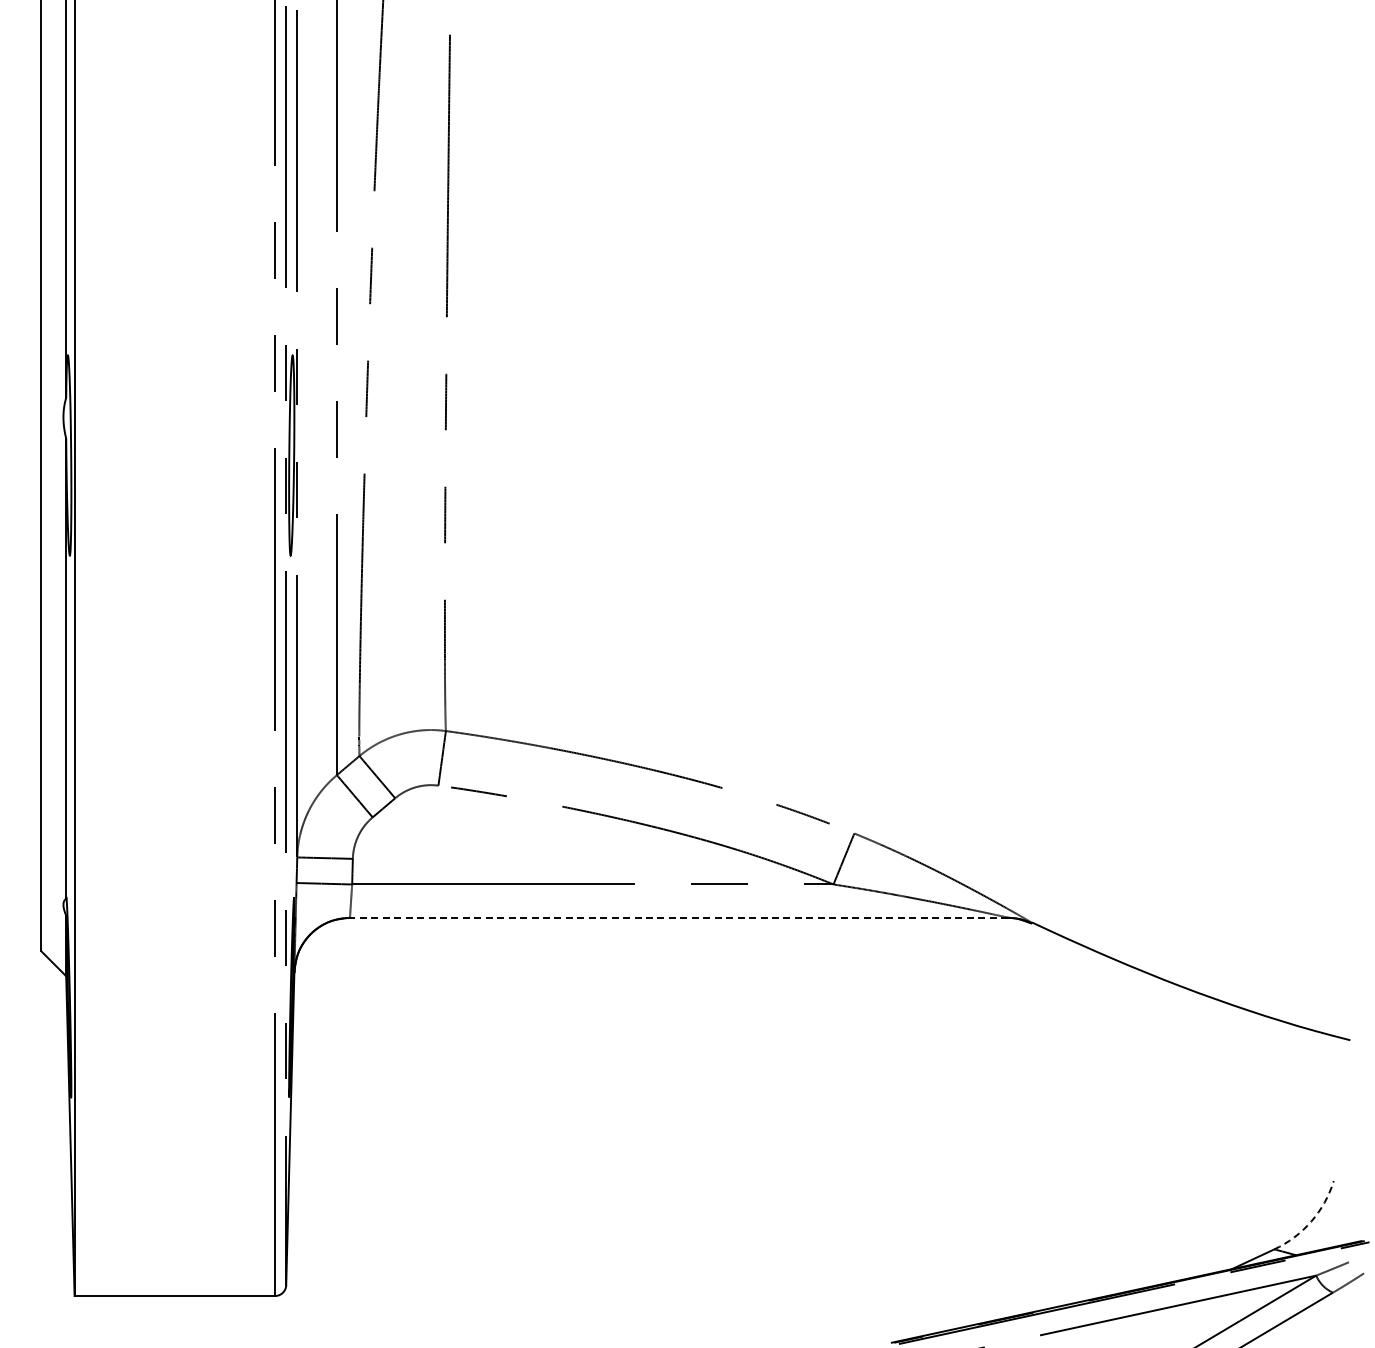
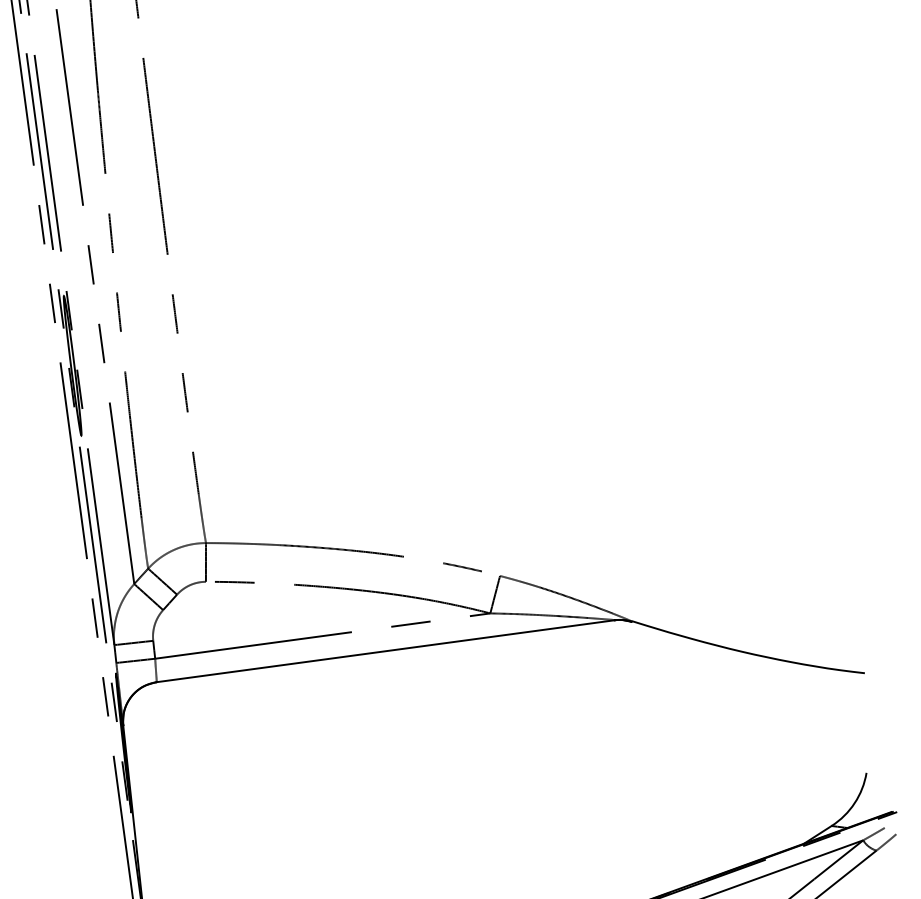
line: (678, 917) -> (385, 651), dashed -> solid
arc: (1311, 1221) -> (854, 803), dashed -> solid

